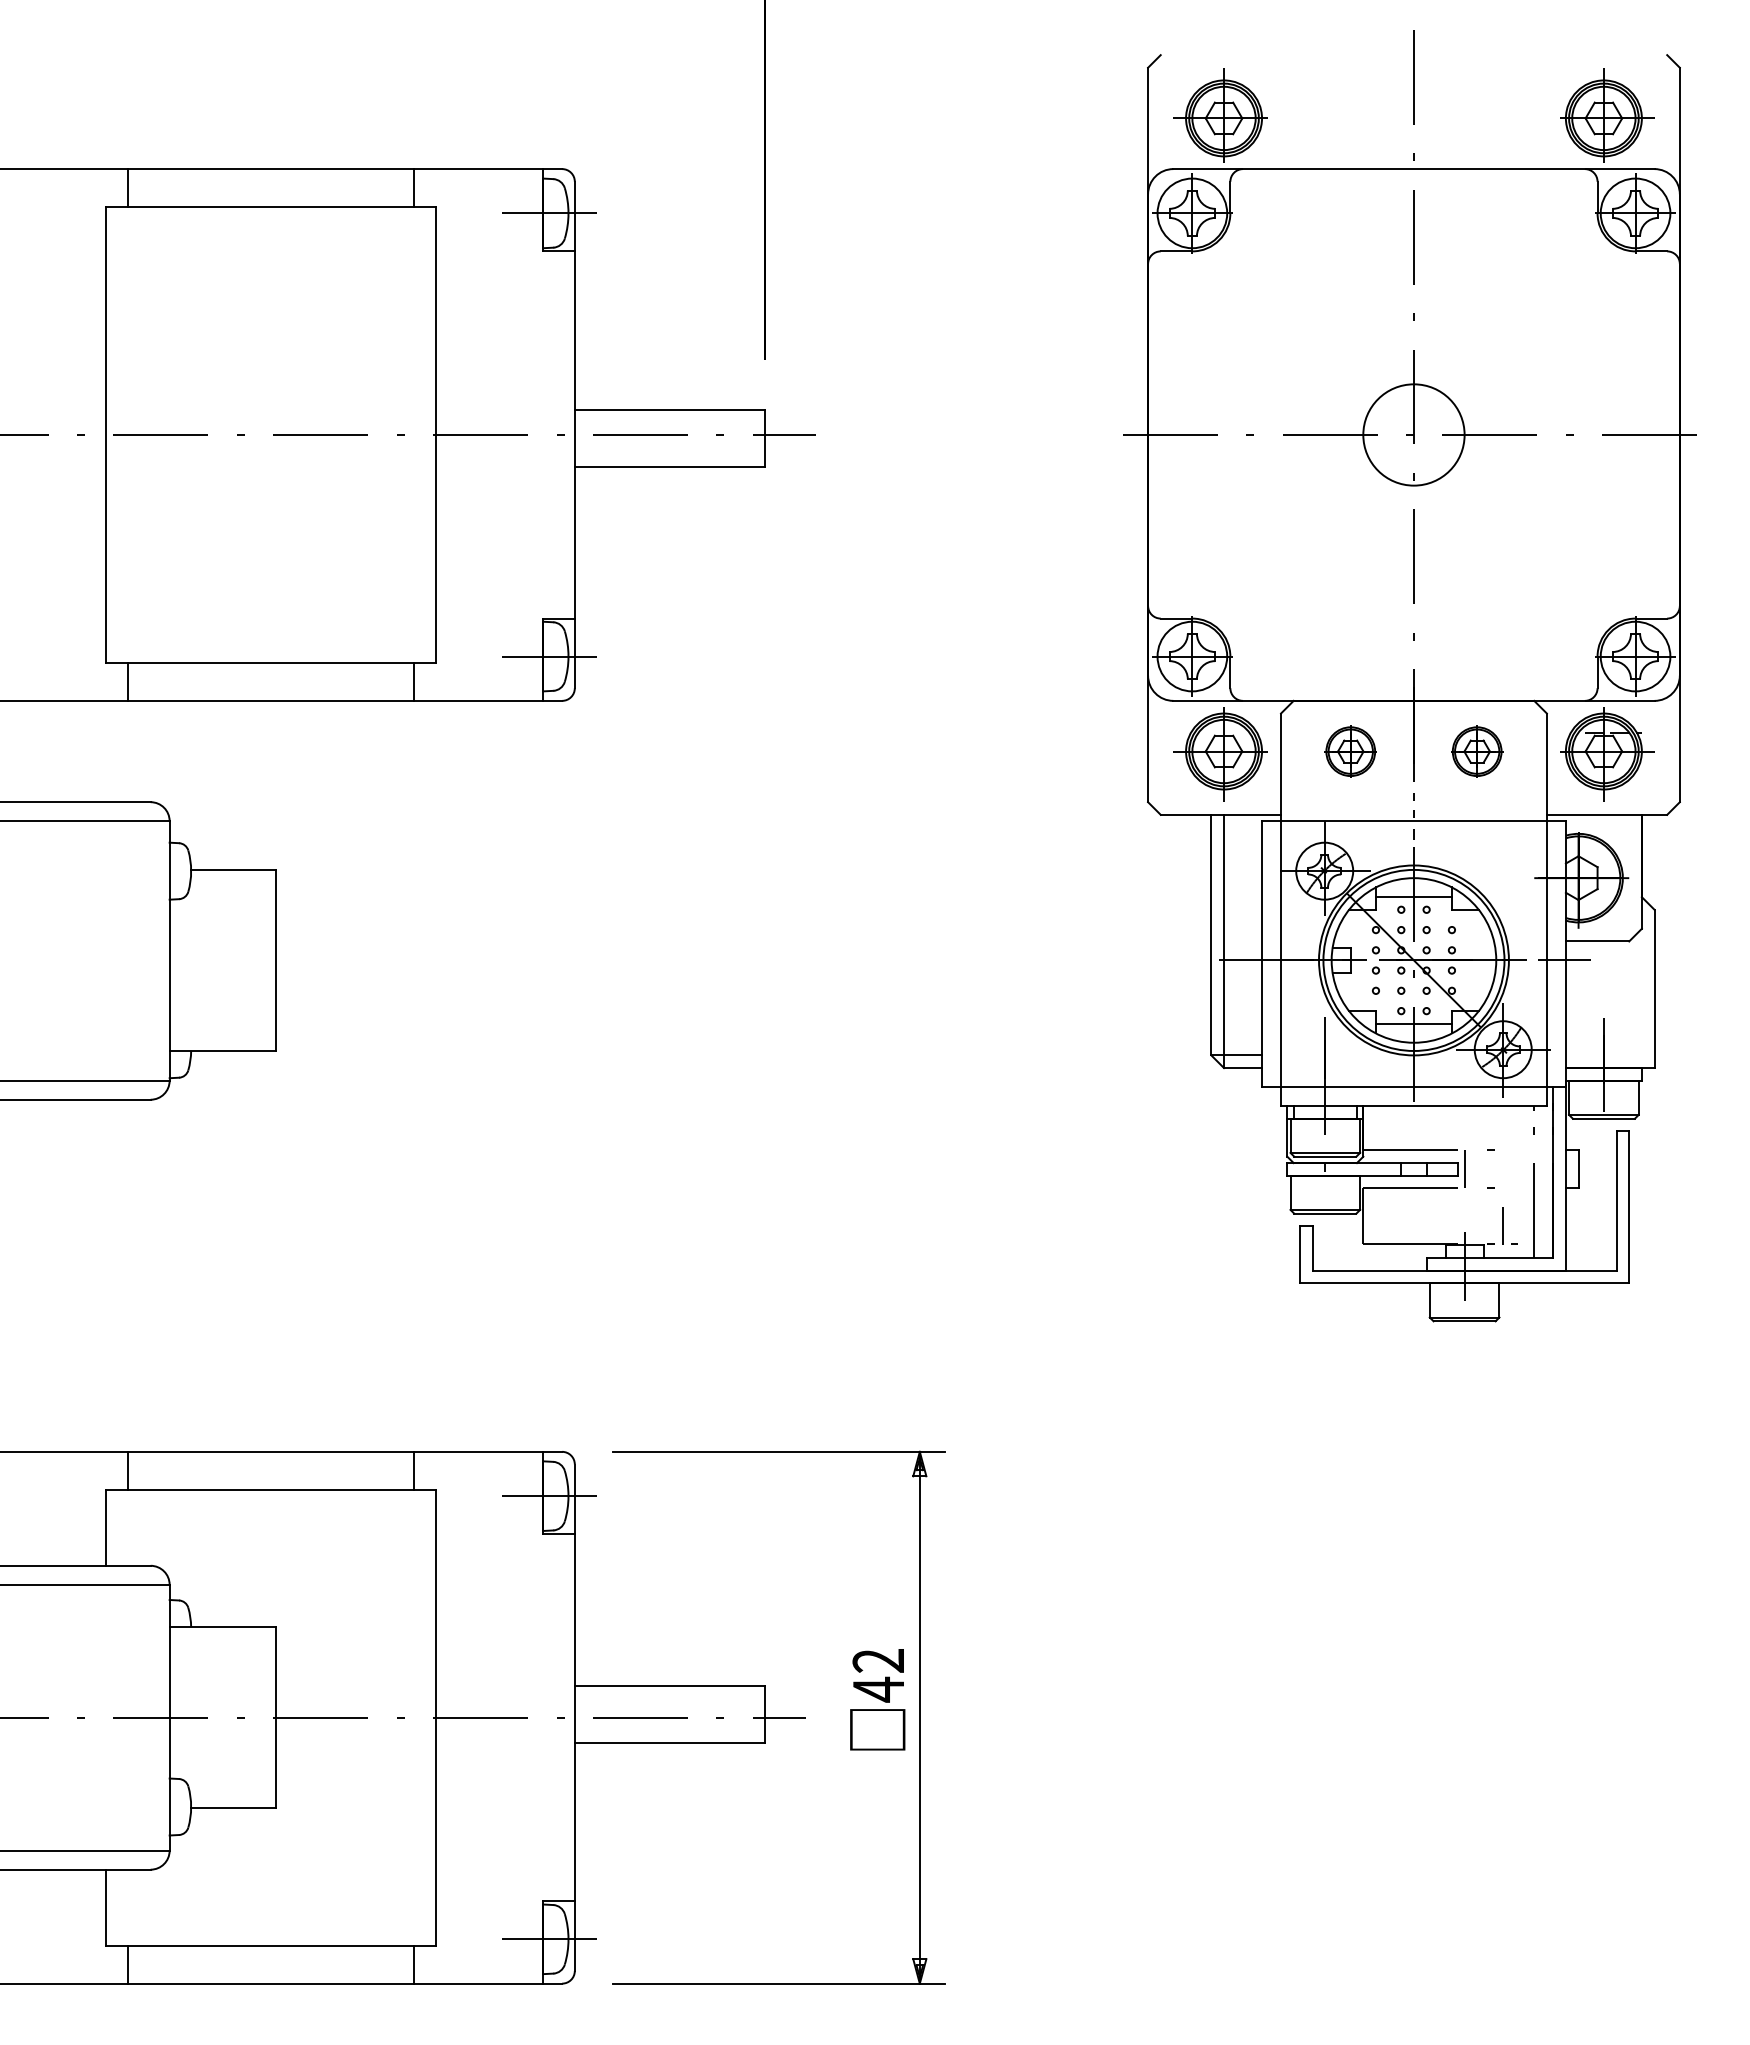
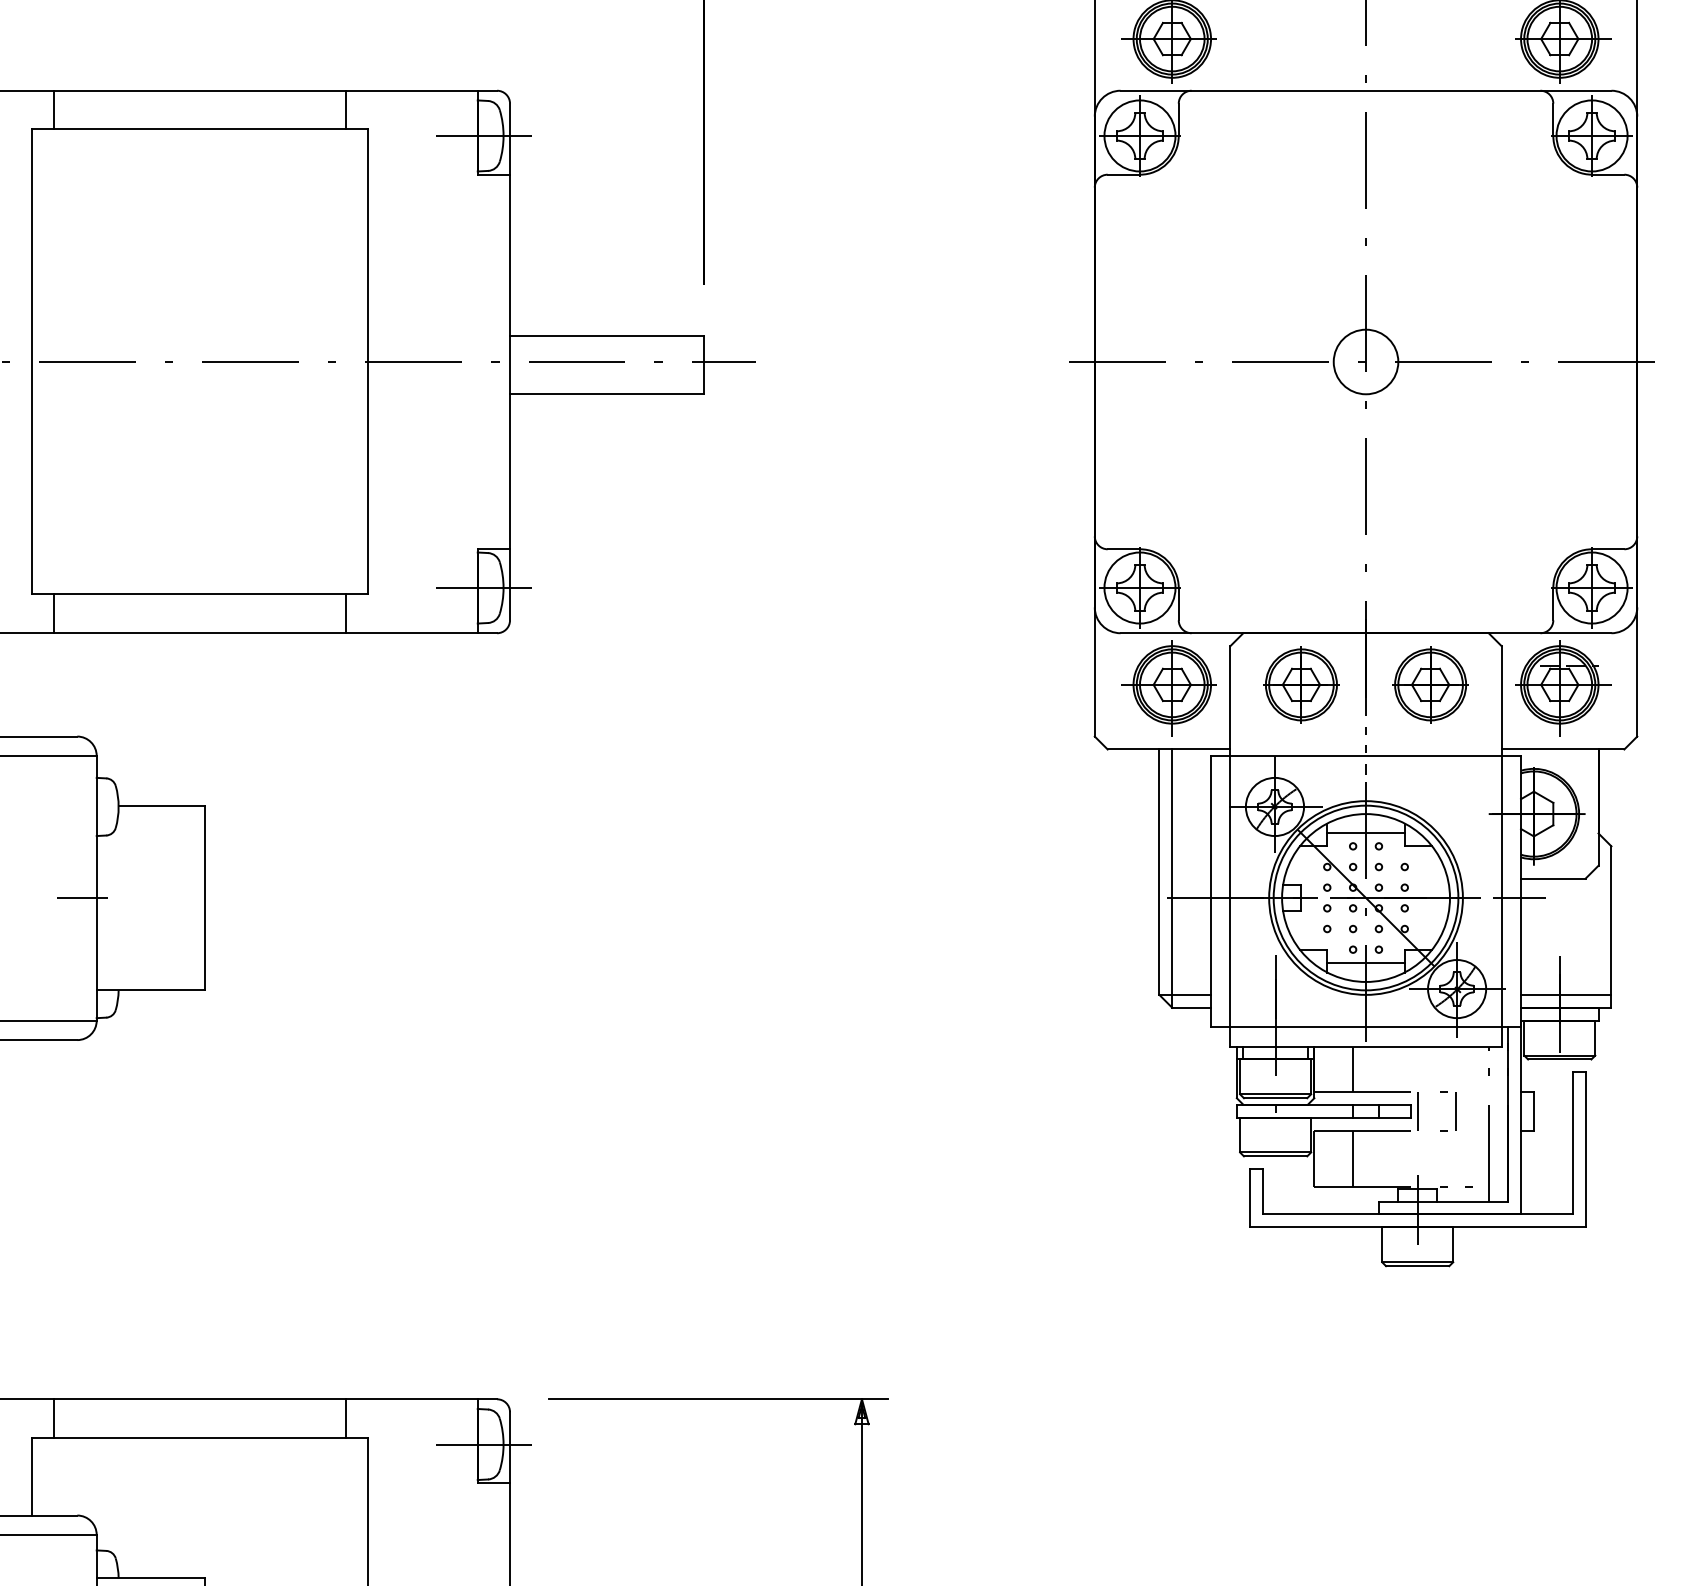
circle: (1413, 434) -> (1365, 361), size x0.62
part: (1350, 751) -> (1301, 684), size x1.43
part: (1476, 751) -> (1429, 684), size x1.43
line: (155, 960) -> (82, 898), added
line: (1609, 1055) -> (1565, 994), added
line: (1401, 1128) -> (1353, 1069), added
line: (1401, 1216) -> (1353, 1159), added
line: (1502, 1225) -> (1456, 1110), moved

